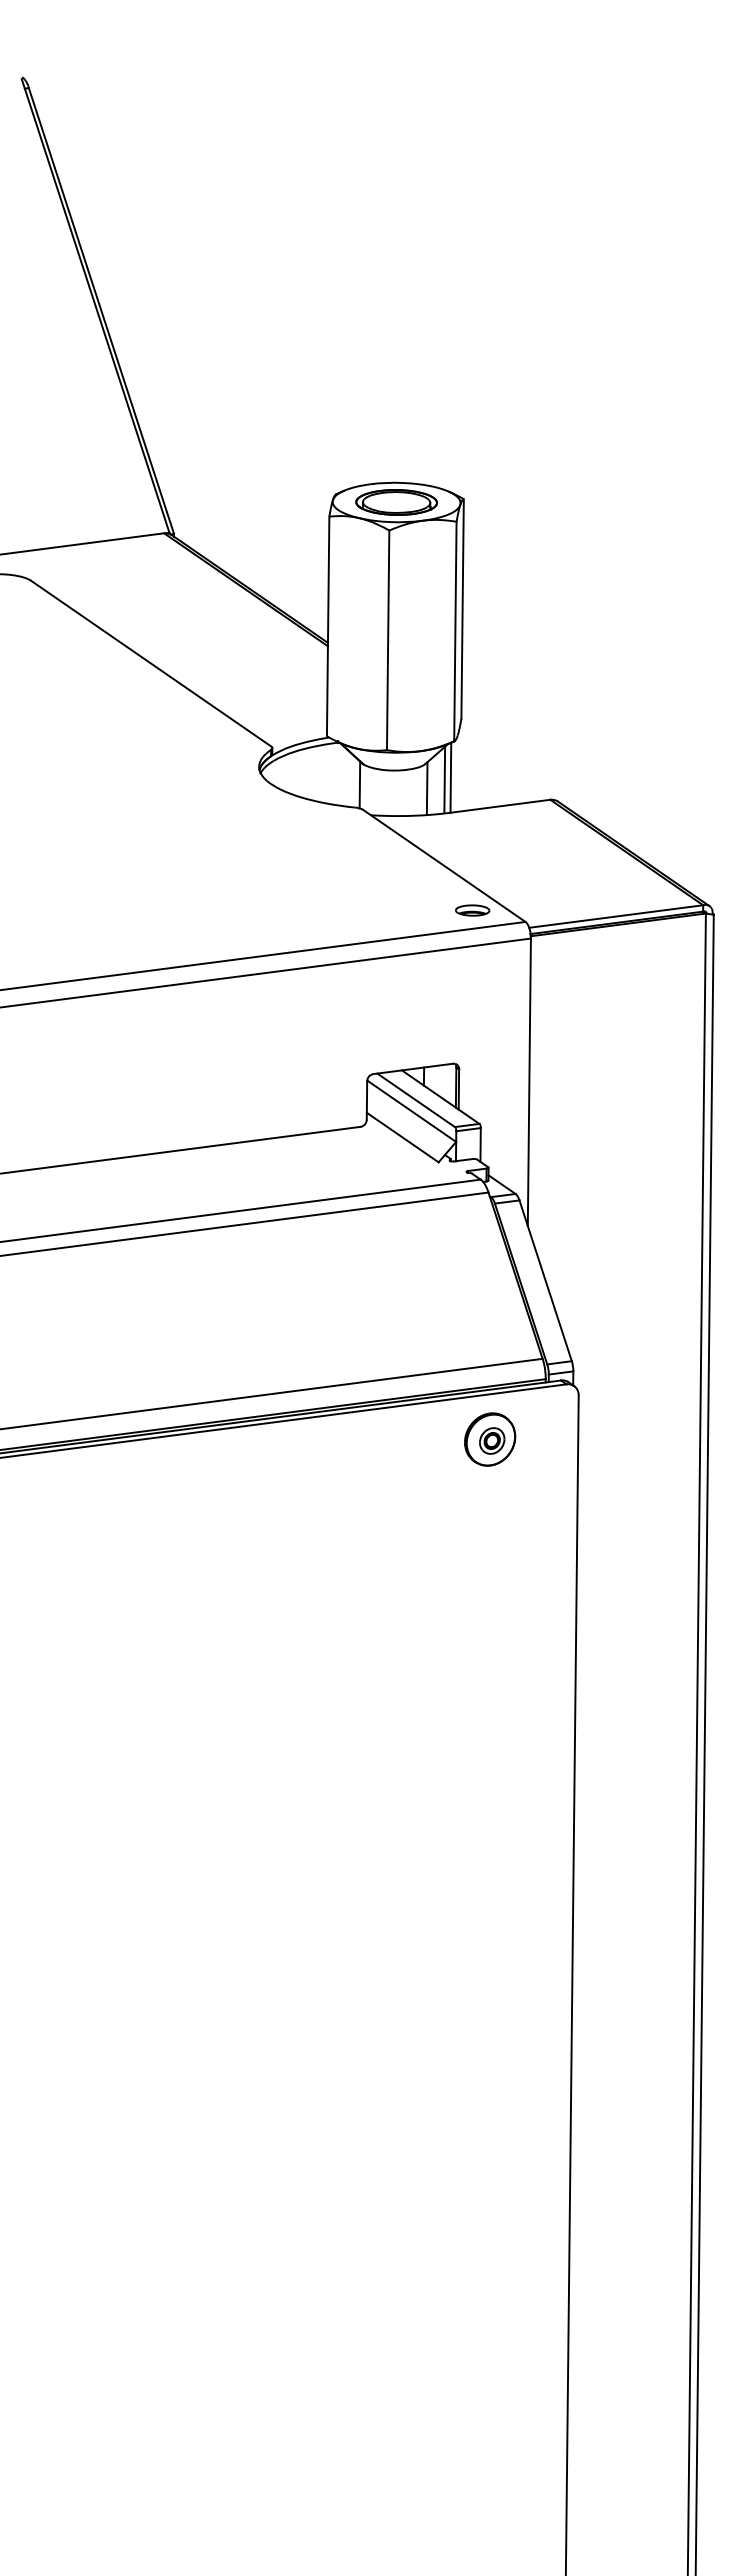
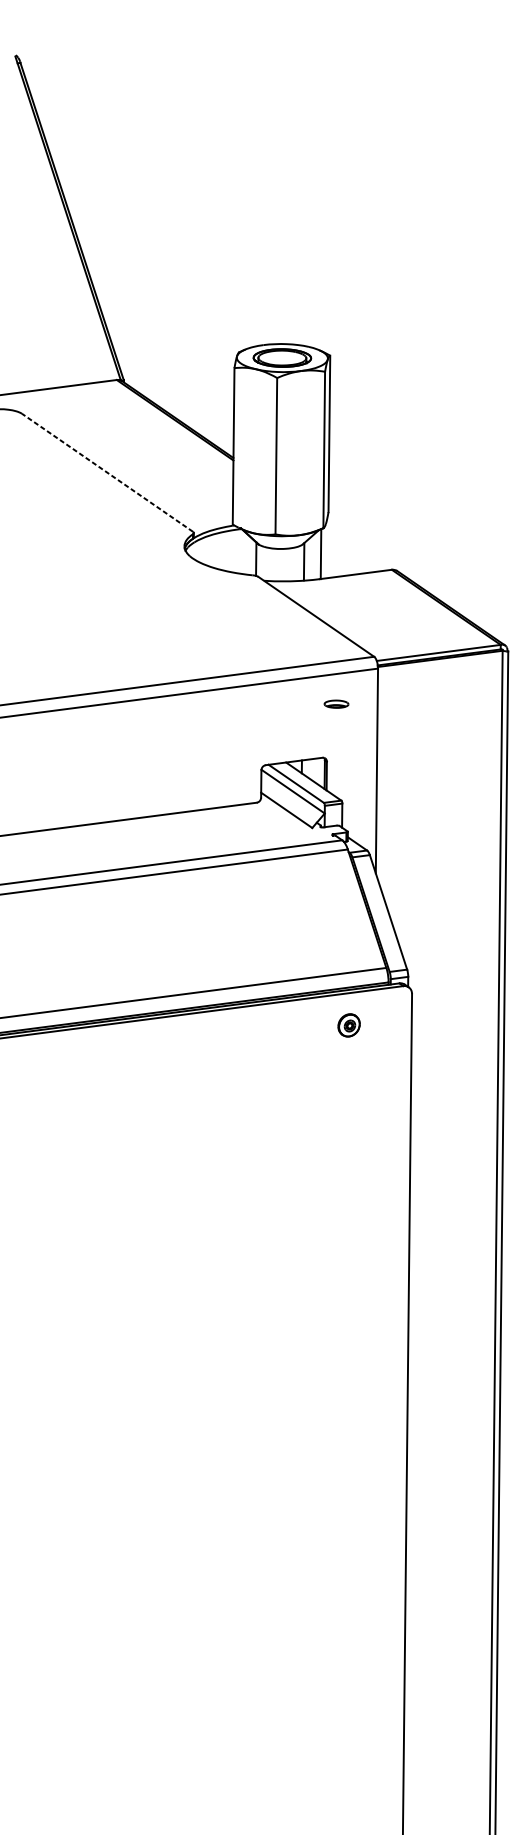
line: (151, 663) -> (107, 472), solid -> dashed
line: (444, 779) -> (316, 555), removed
part: (472, 910) -> (336, 704), moved
part: (490, 1439) -> (349, 1025), size x0.6

